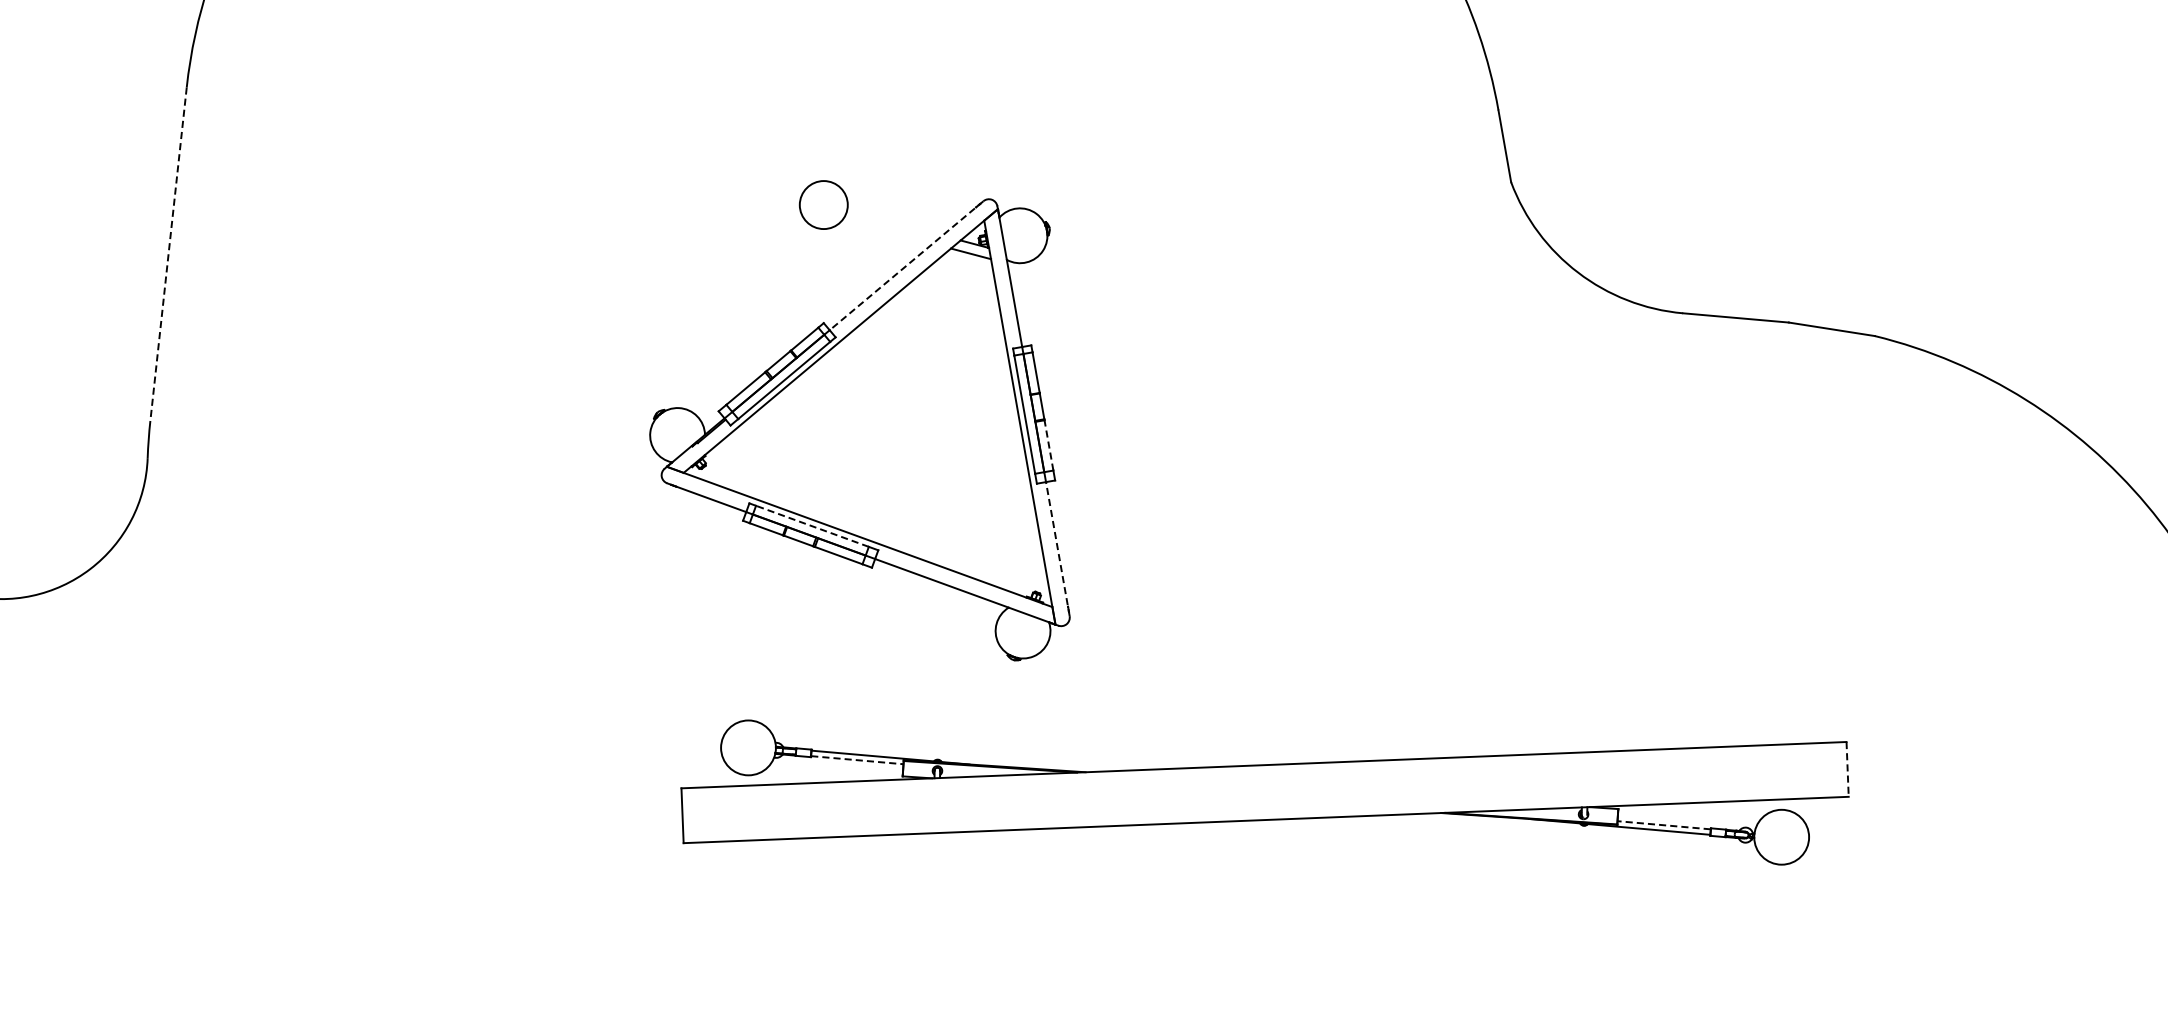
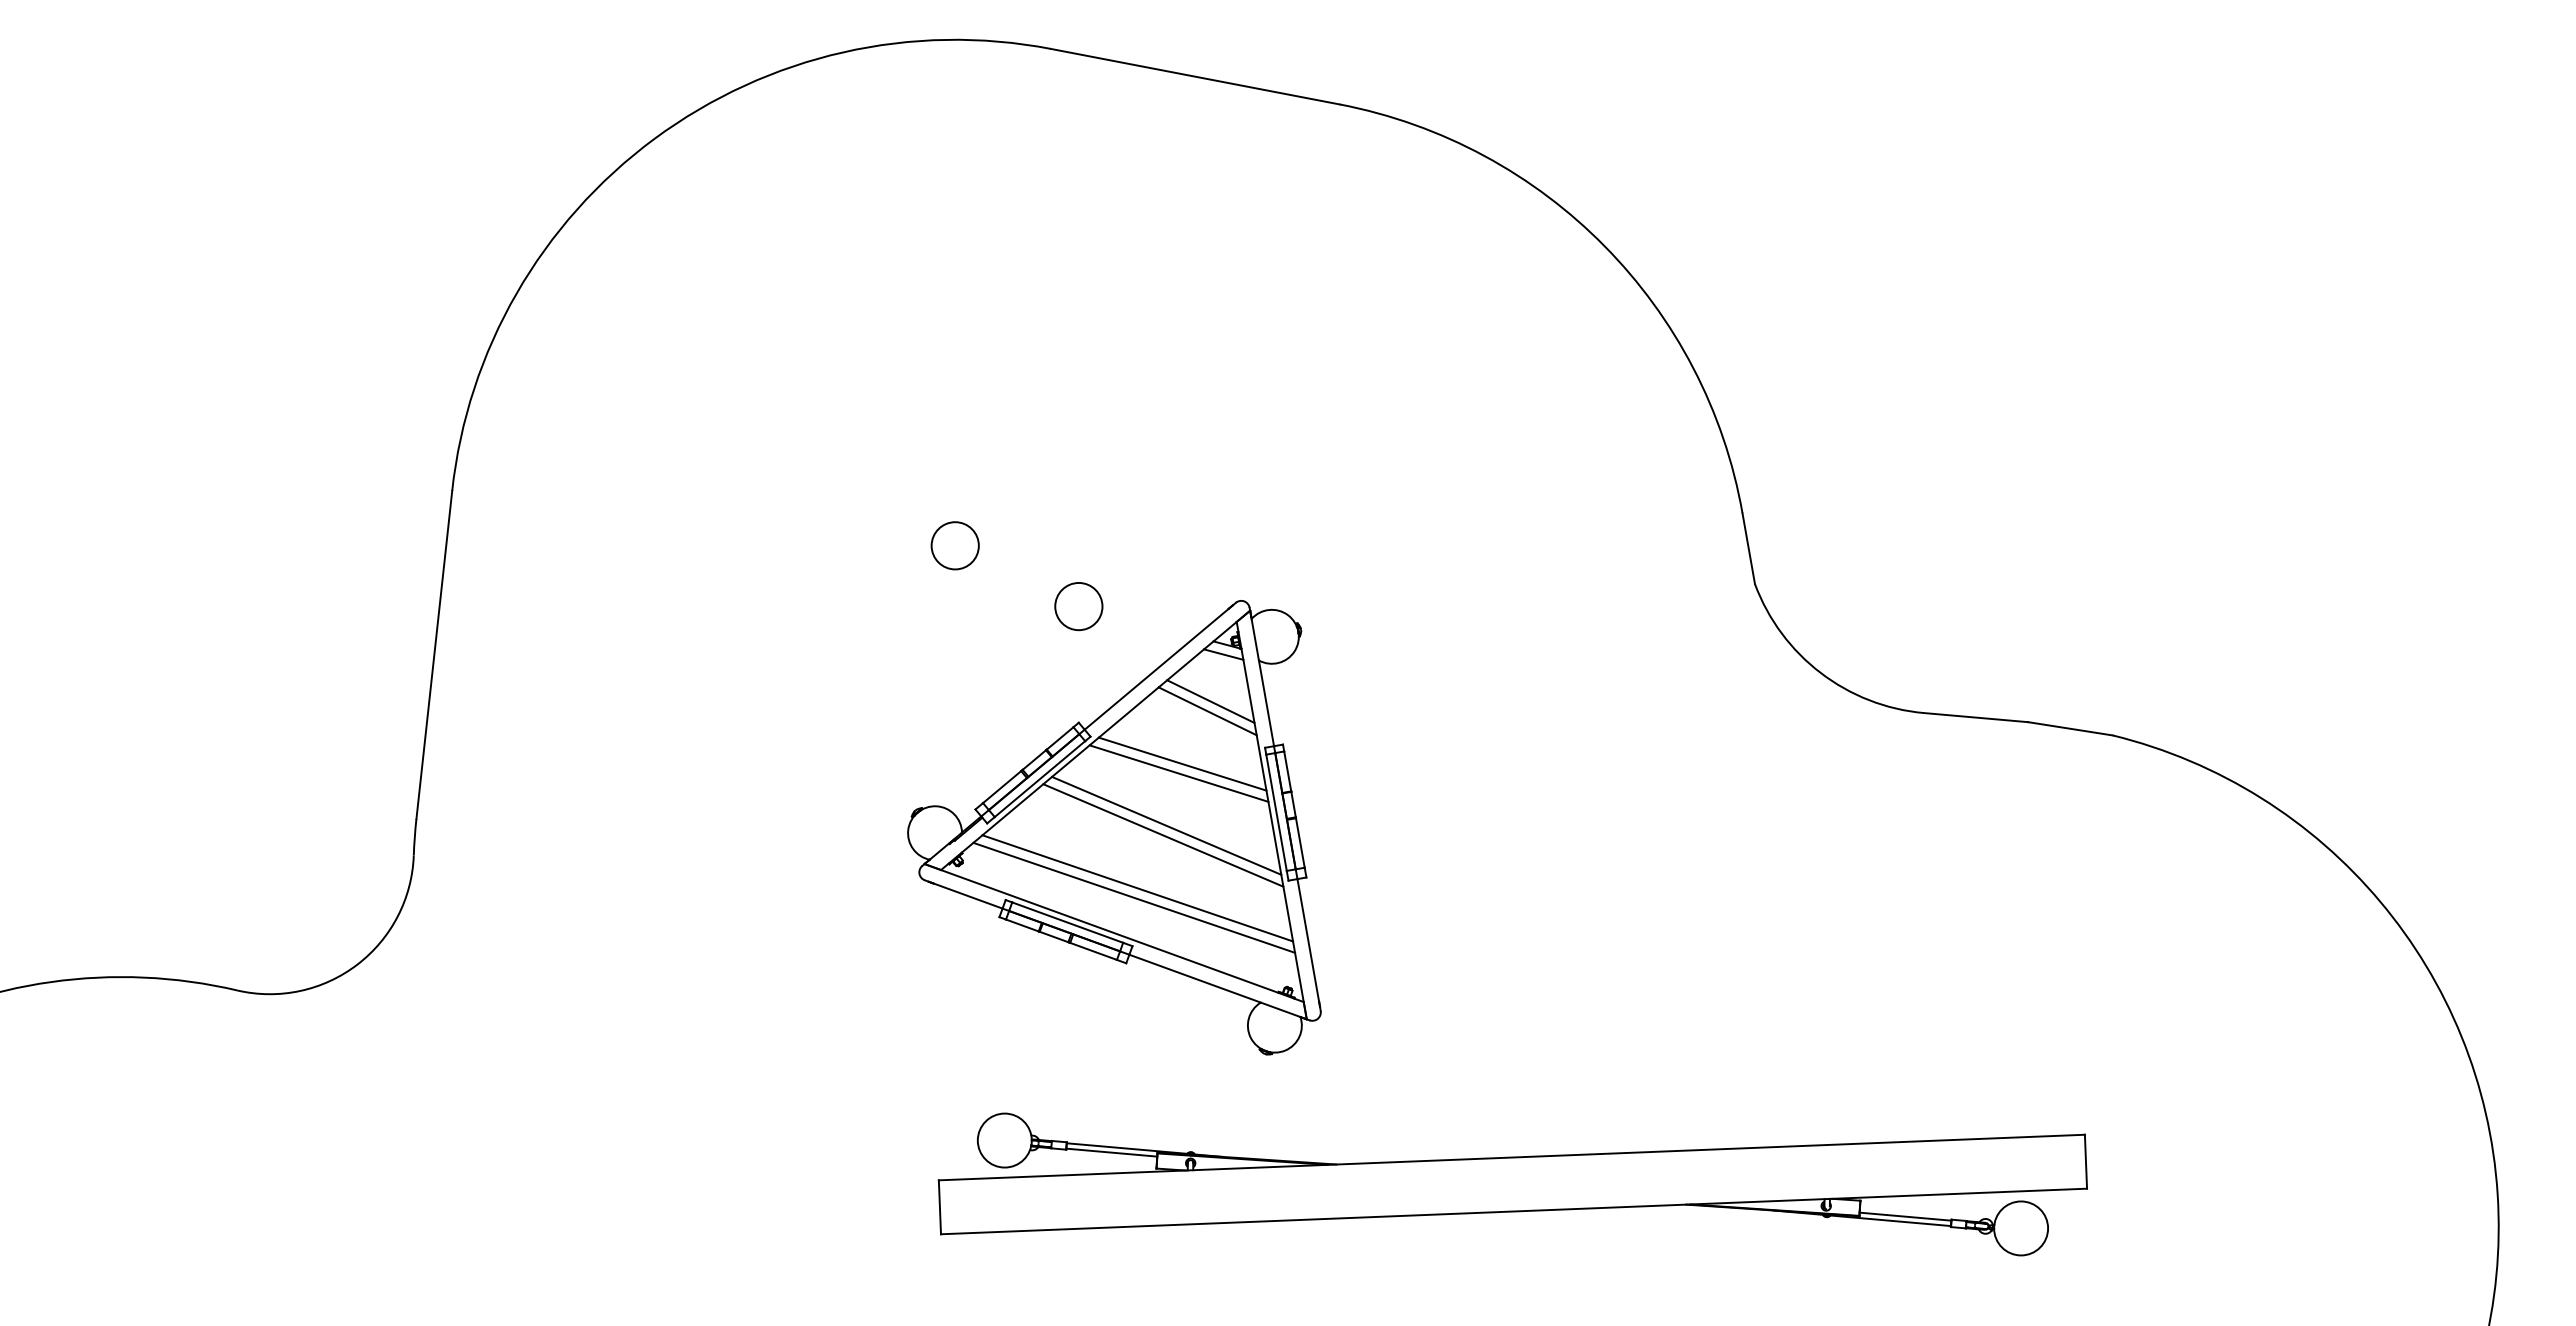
circle: (697, 142) -> (954, 545), added
line: (168, 253) -> (434, 654), dashed -> solid
line: (906, 265) -> (1160, 666), dashed -> solid
line: (957, 301) -> (1210, 701), added
line: (954, 311) -> (1207, 711), added
line: (929, 364) -> (1182, 763), added
line: (925, 374) -> (1178, 773), added
line: (912, 427) -> (1166, 825), added
line: (909, 437) -> (1163, 835), added
line: (1049, 444) -> (1300, 842), dashed -> solid
line: (883, 491) -> (1137, 888), added
line: (880, 500) -> (1134, 897), added
line: (812, 526) -> (1067, 922), dashed -> solid
line: (1058, 549) -> (1309, 945), dashed -> solid
line: (856, 760) -> (1111, 1152), dashed -> solid
line: (1847, 769) -> (2085, 1161), dashed -> solid
line: (1663, 825) -> (1904, 1216), dashed -> solid

